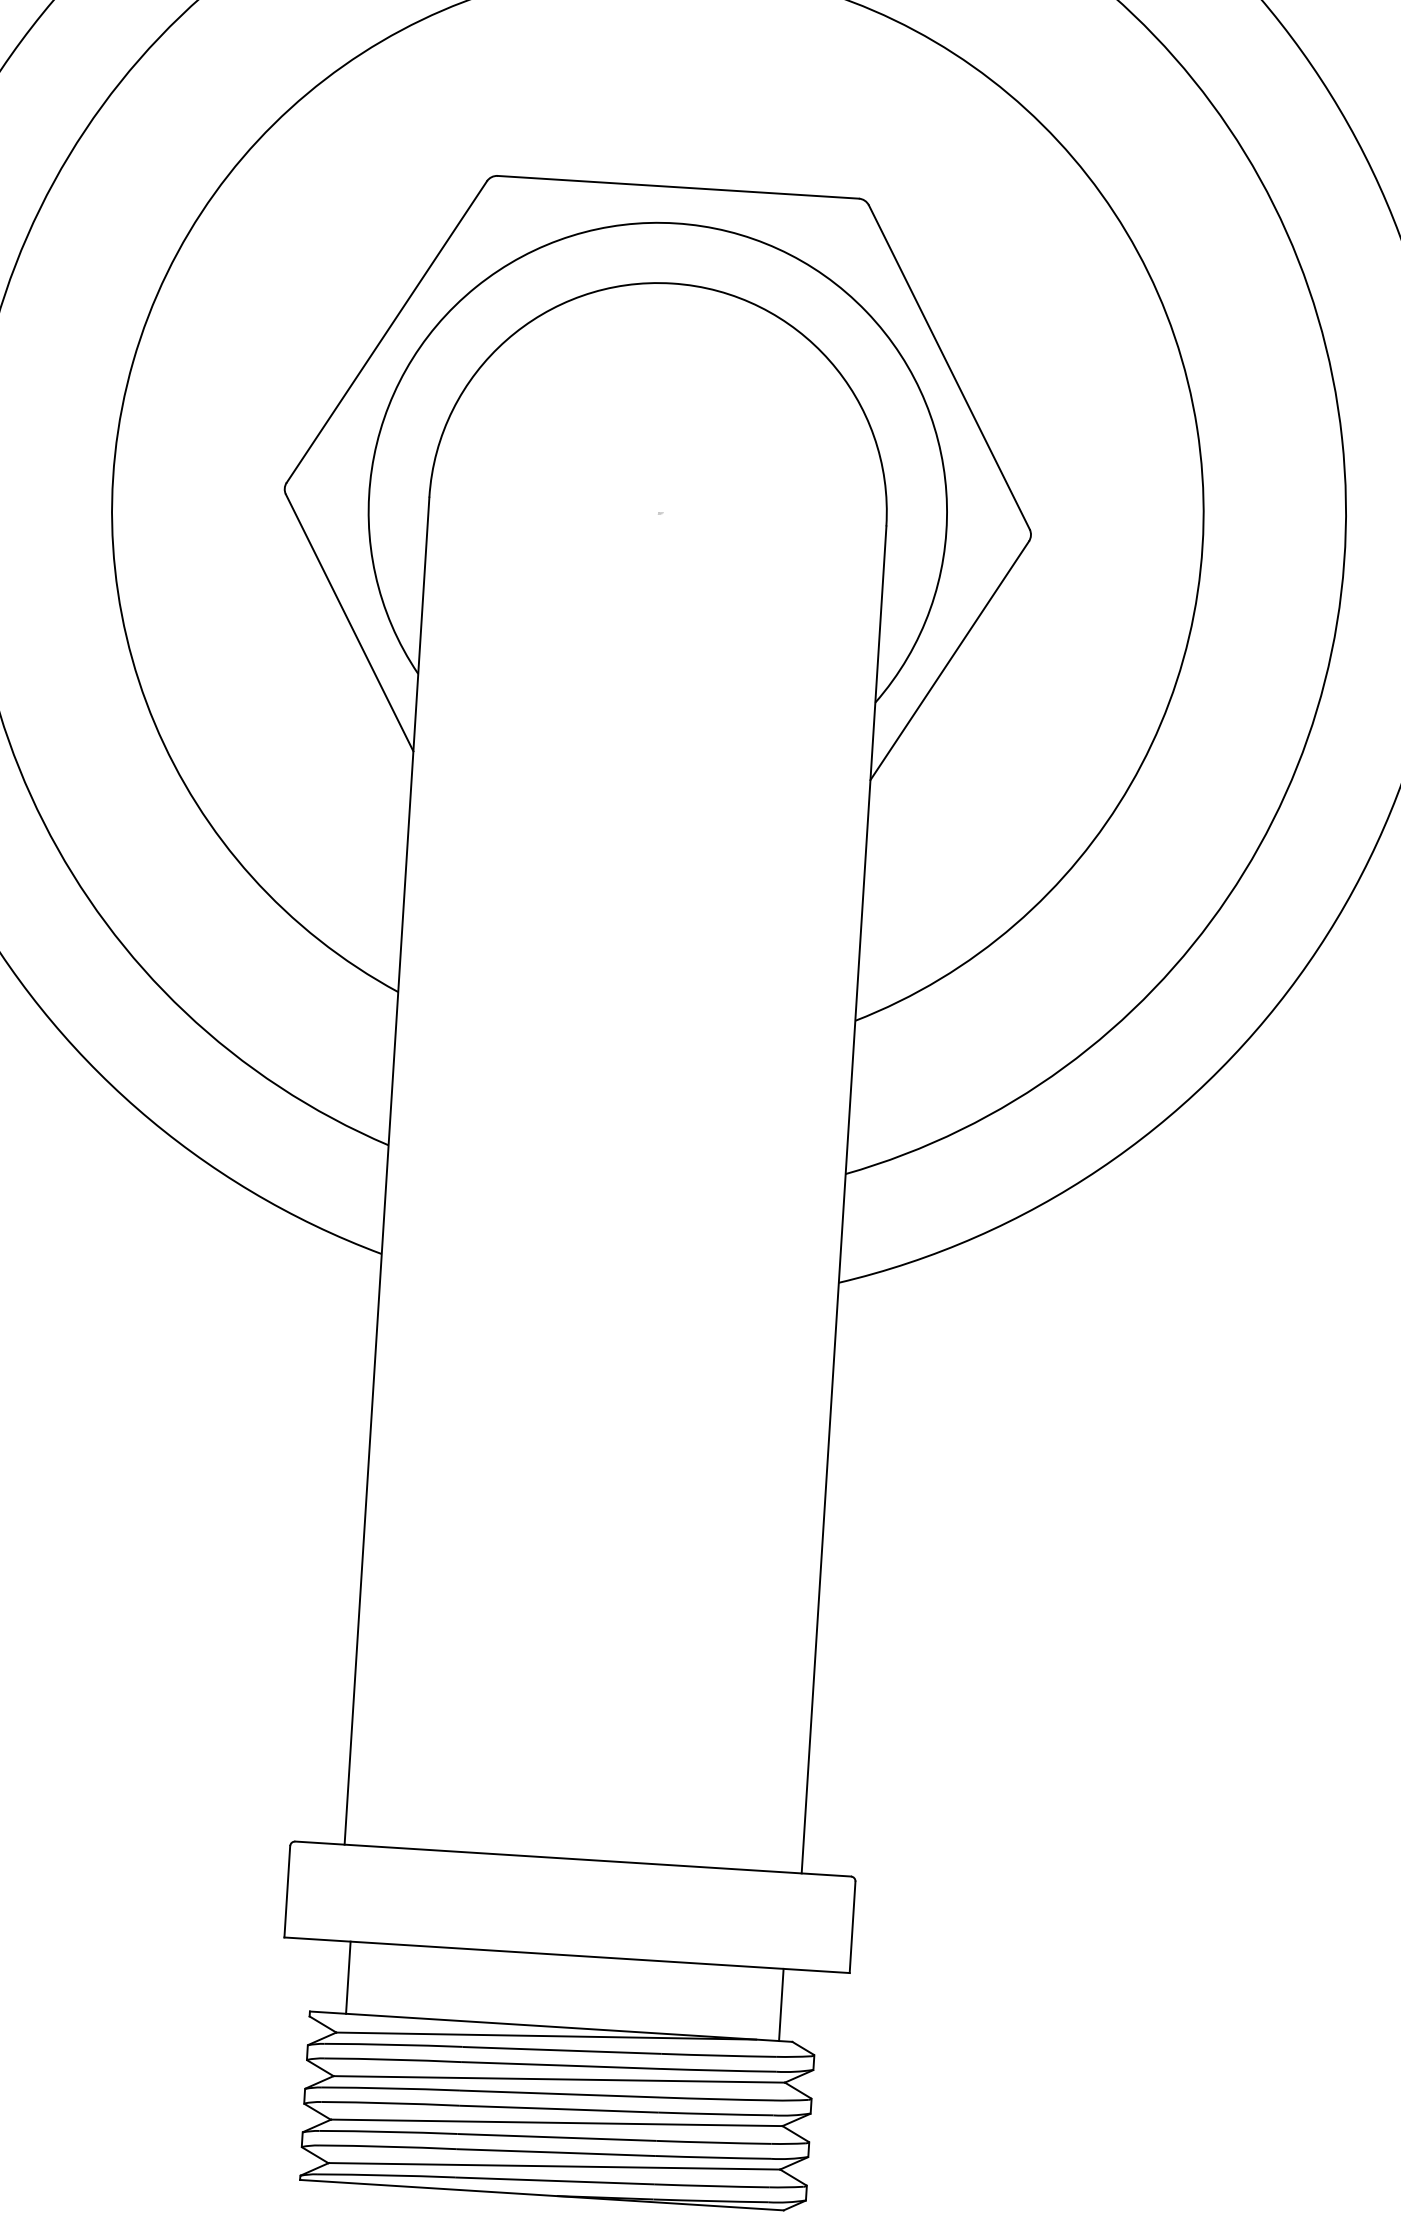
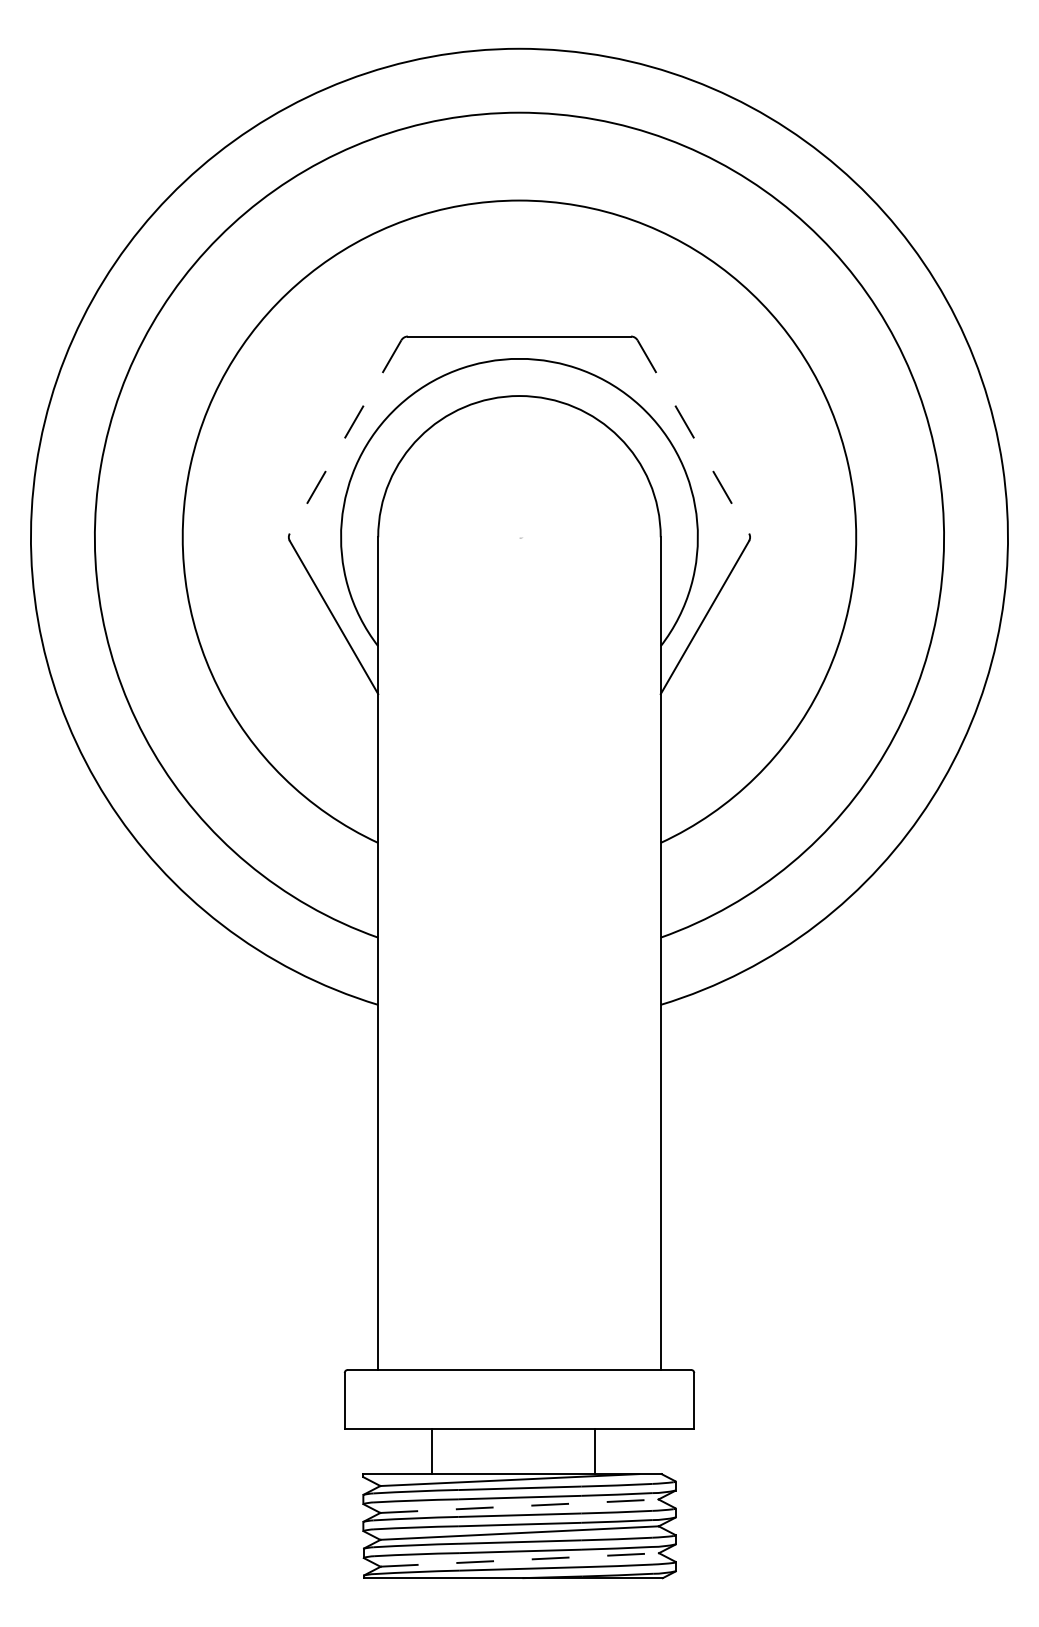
line: (386, 331) -> (345, 436), solid -> dashed
line: (949, 366) -> (693, 436), solid -> dashed
line: (348, 1977) -> (431, 1451), moved
line: (781, 2004) -> (595, 1451), moved
line: (560, 2079) -> (520, 1506), solid -> dashed
line: (555, 2165) -> (520, 1559), solid -> dashed

